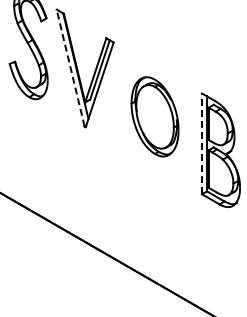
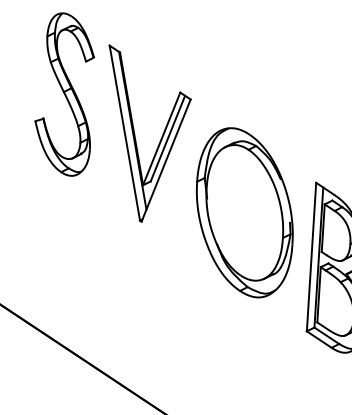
line: (70, 67) -> (124, 132), dashed -> solid
part: (154, 116) -> (243, 212), size x1.43
line: (202, 143) -> (312, 256), dashed -> solid

